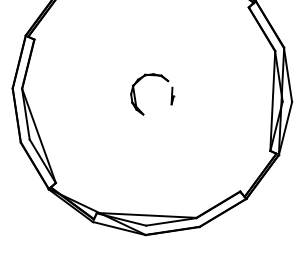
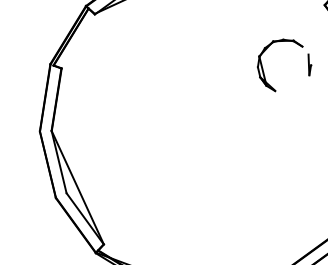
part: (136, 99) -> (265, 73), moved

